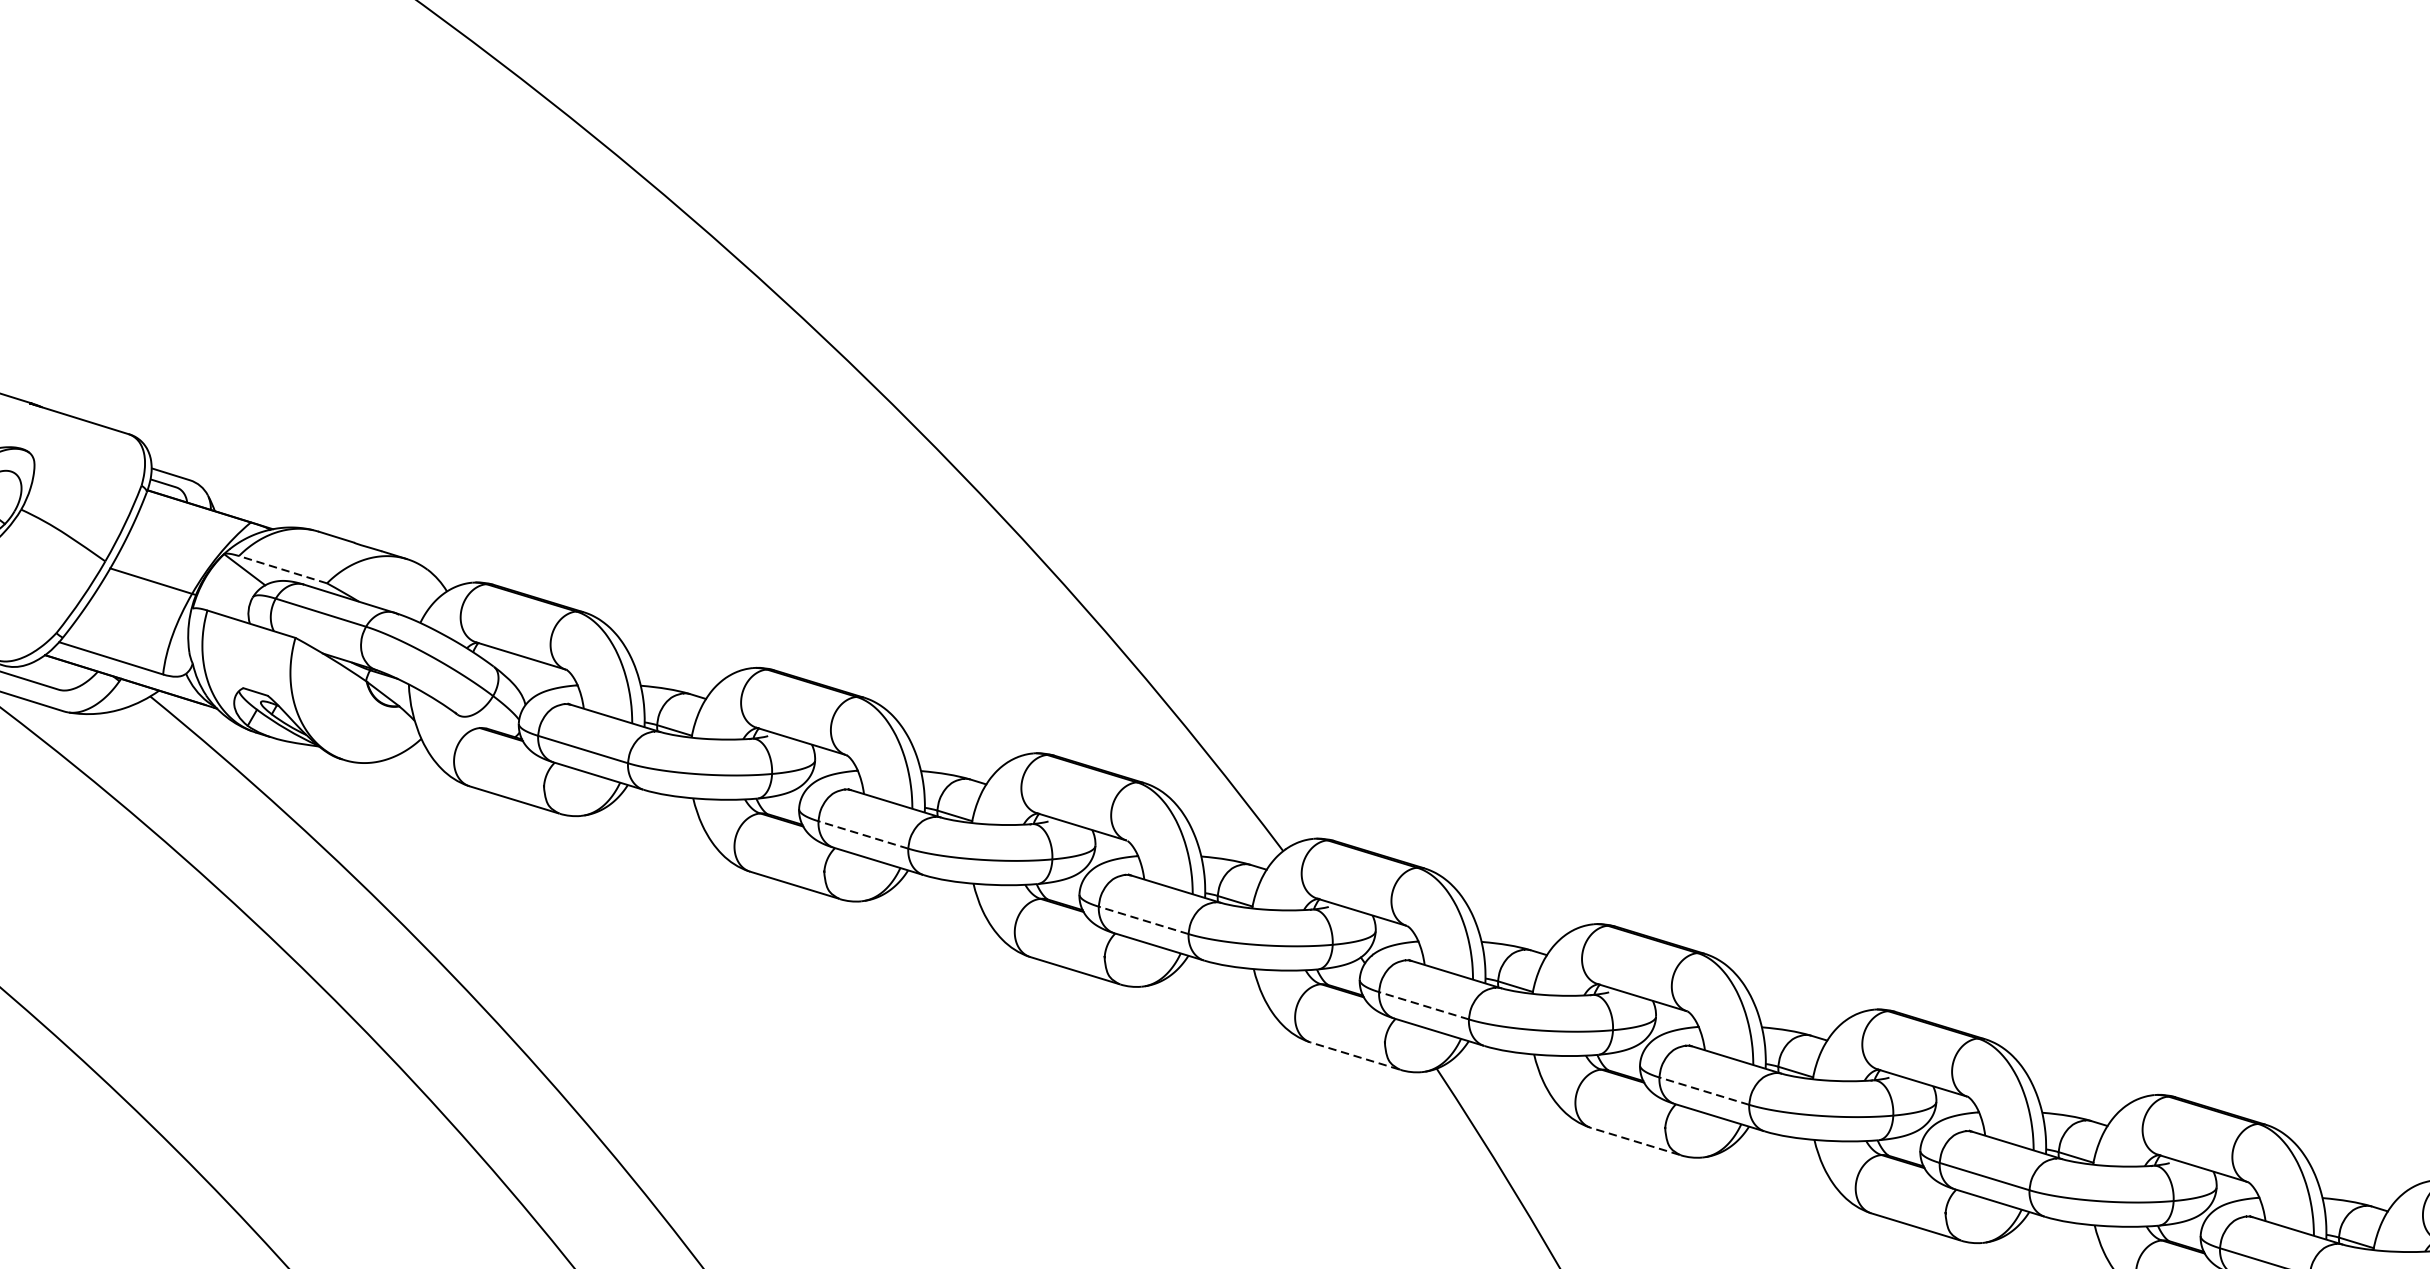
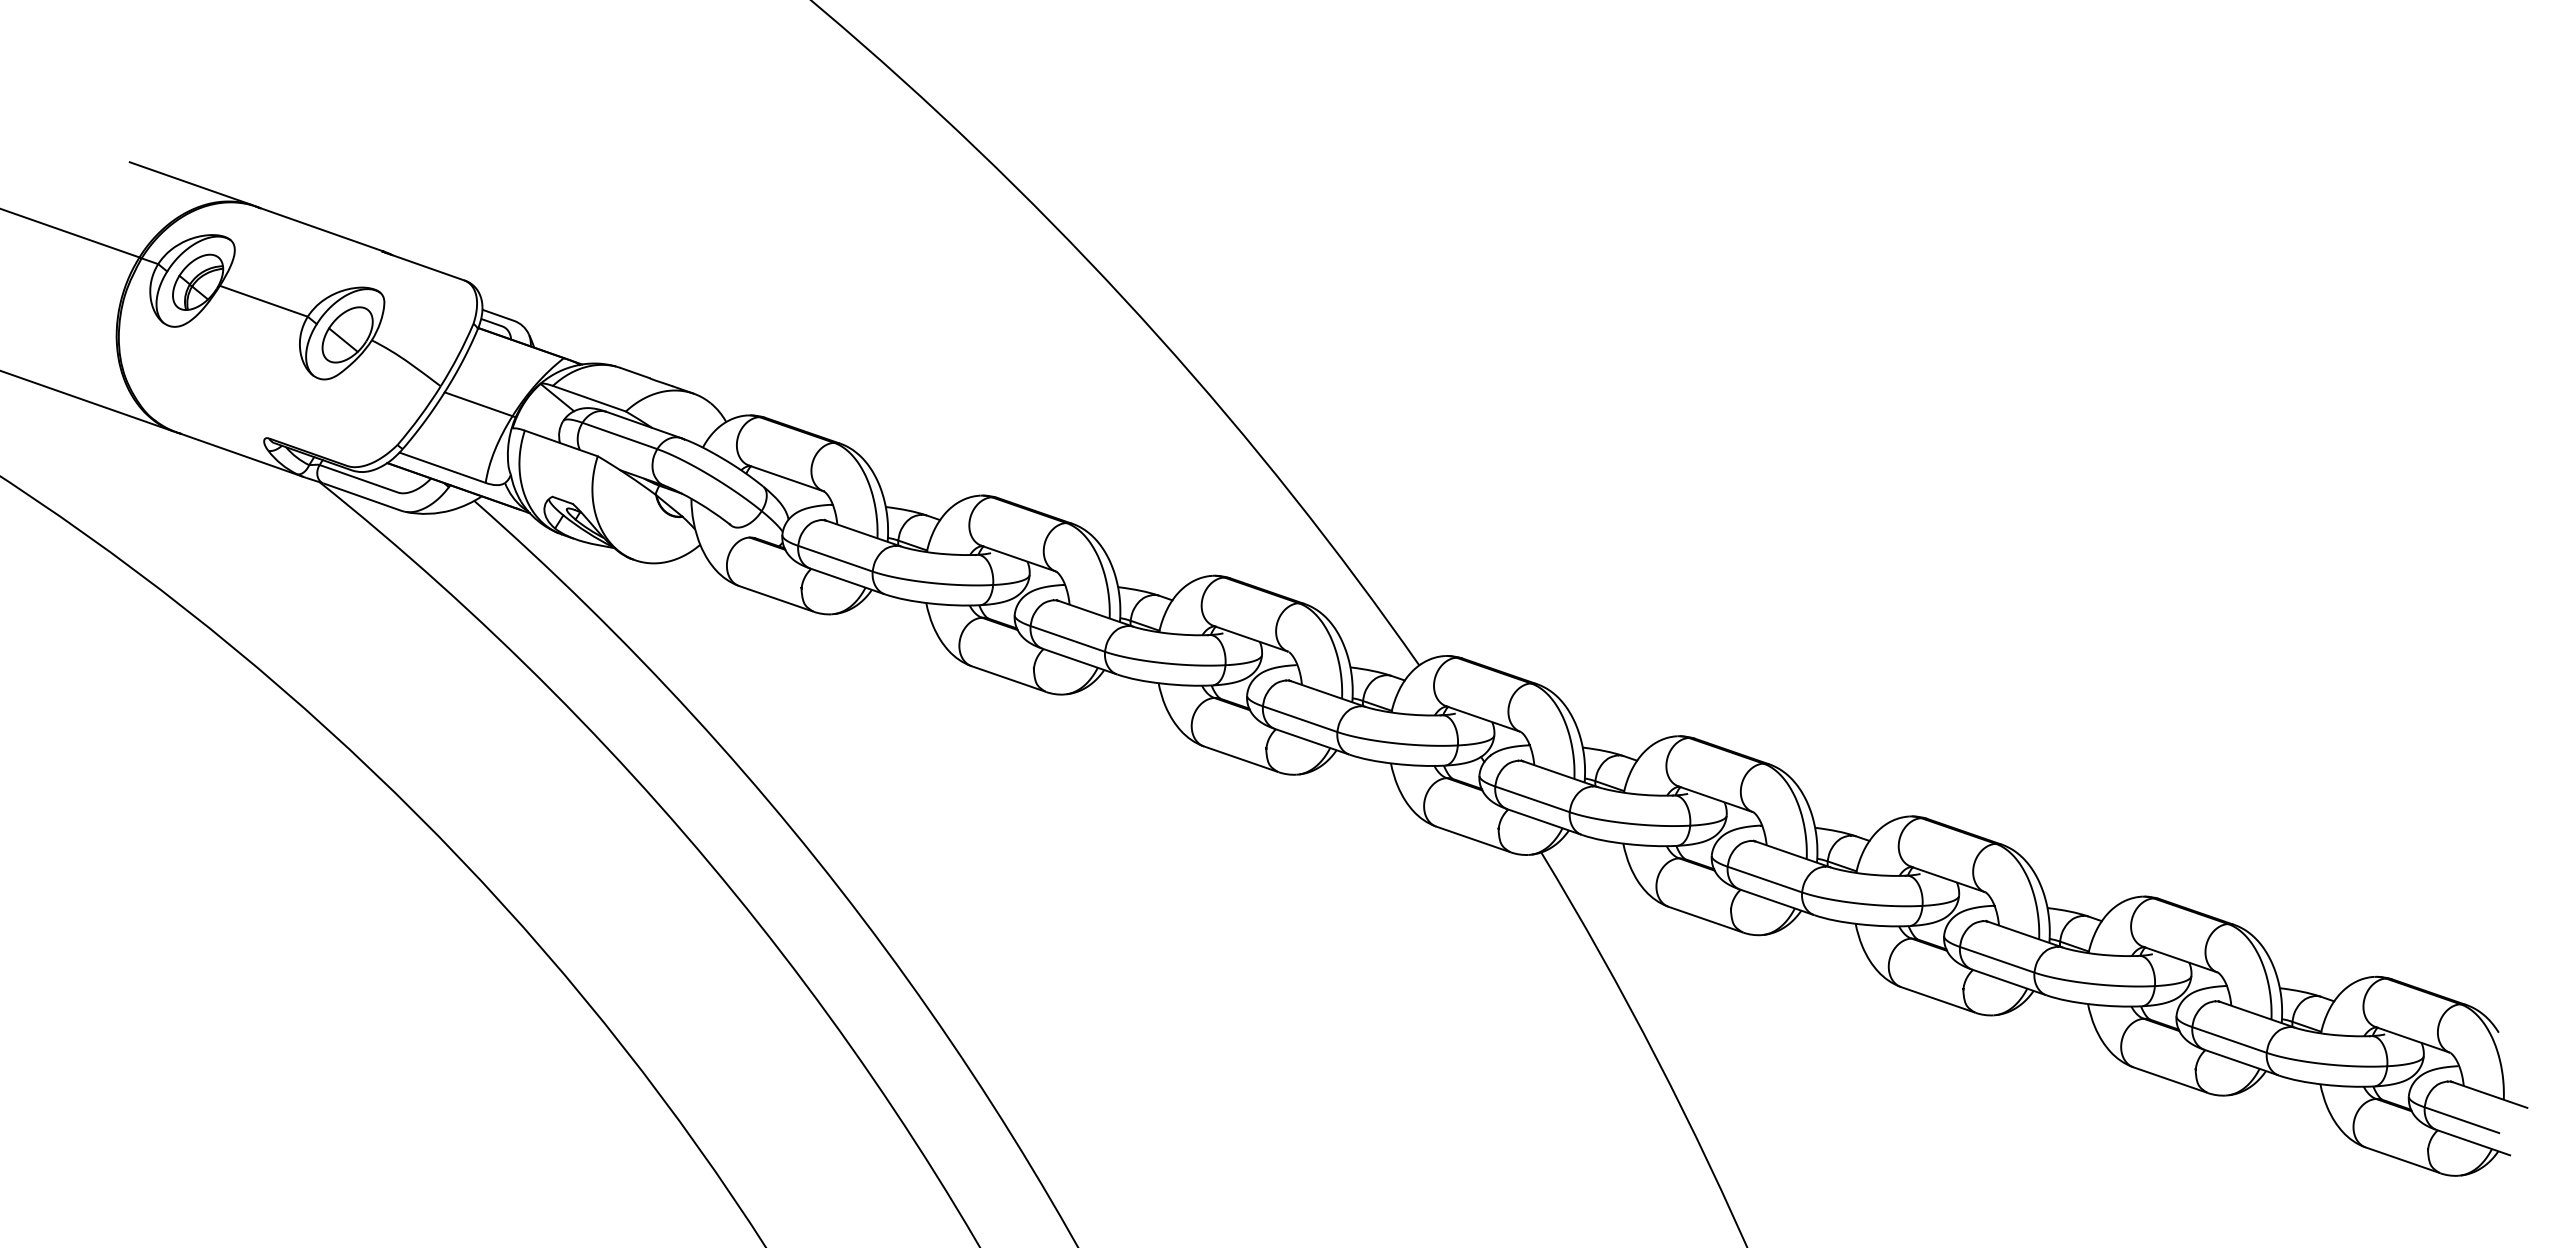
line: (283, 569) -> (589, 398), dashed -> solid
line: (862, 834) -> (1067, 638), dashed -> solid
line: (1142, 920) -> (1299, 719), dashed -> solid
line: (1423, 1005) -> (1532, 799), dashed -> solid
line: (1355, 1056) -> (1473, 839), dashed -> solid
line: (1703, 1091) -> (1764, 879), dashed -> solid
line: (1635, 1141) -> (1705, 919), dashed -> solid

